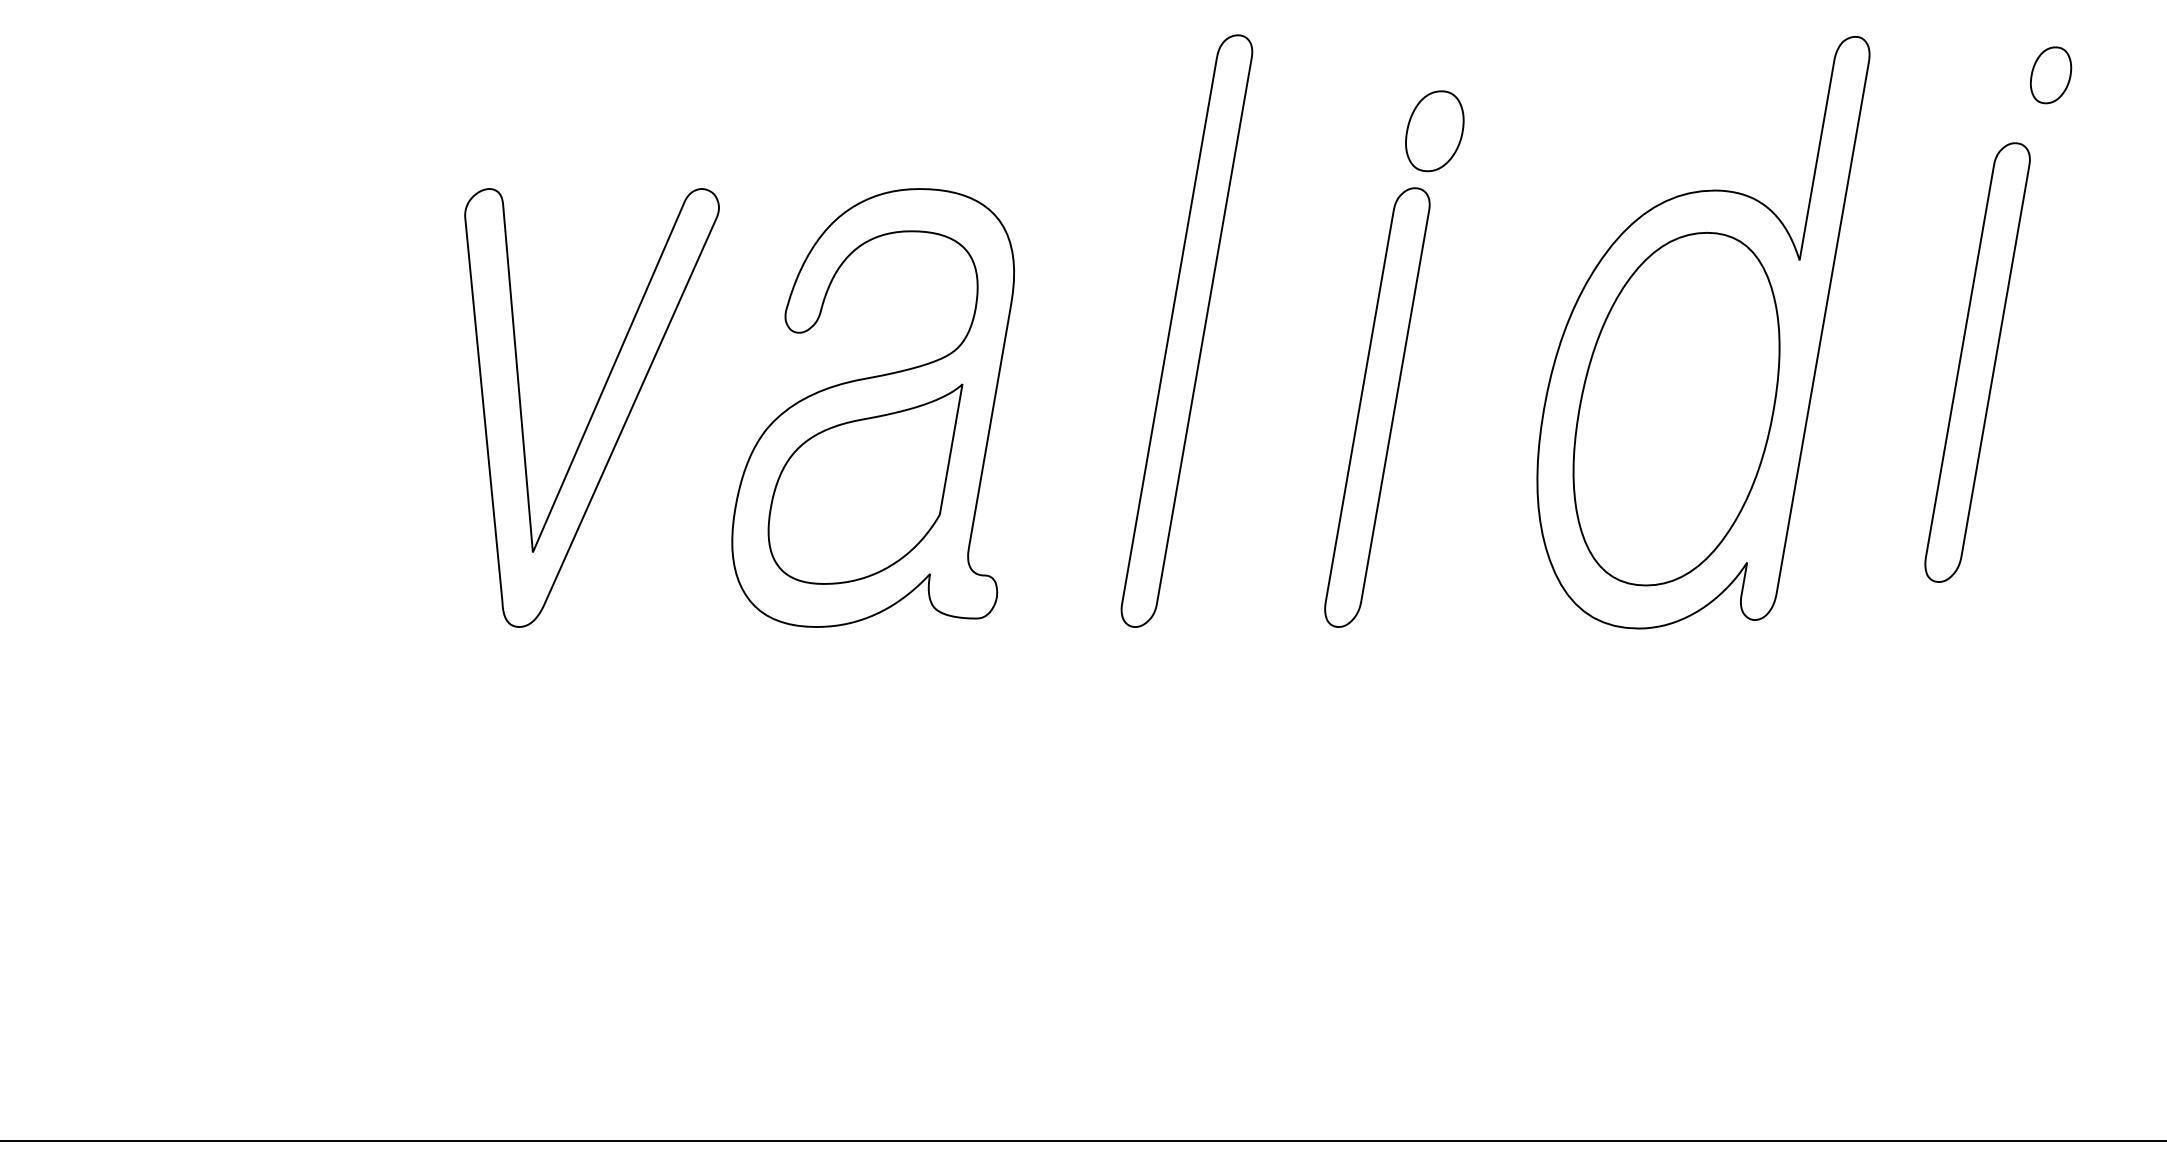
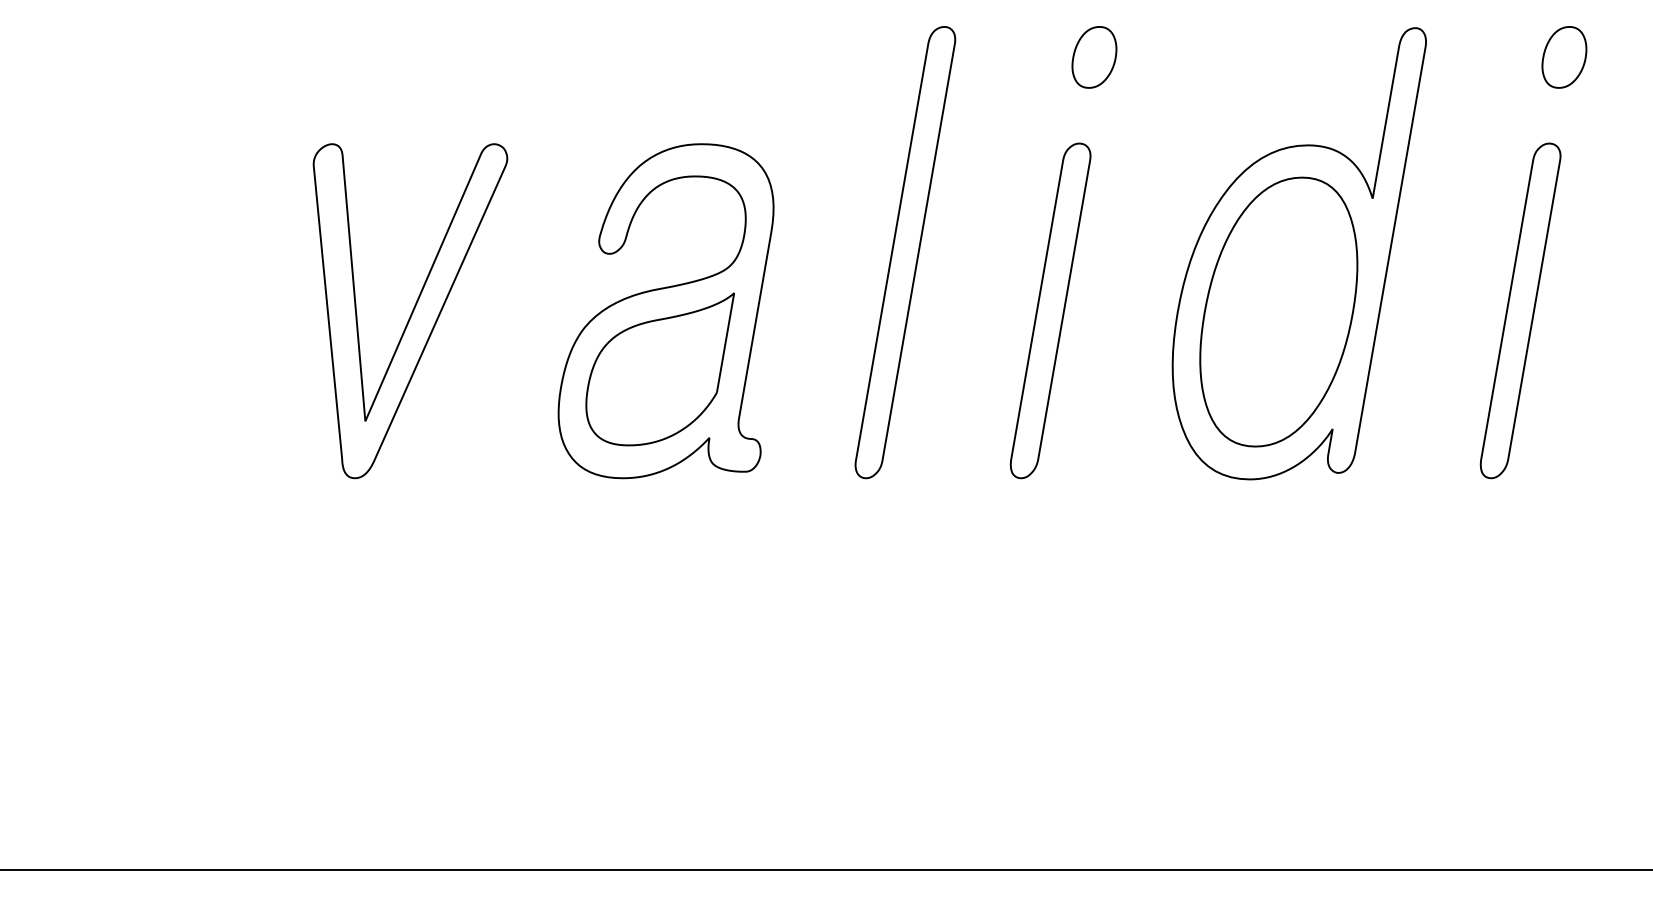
part: (2050, 75) -> (1564, 57), size x1.43
part: (1434, 131) -> (1094, 57), moved
part: (1977, 362) -> (1520, 310), moved
part: (591, 407) -> (410, 310), moved

